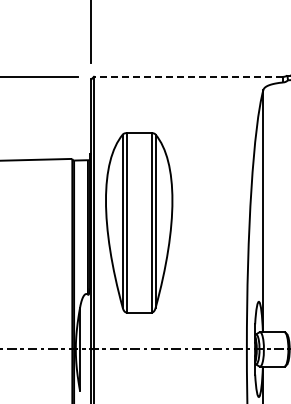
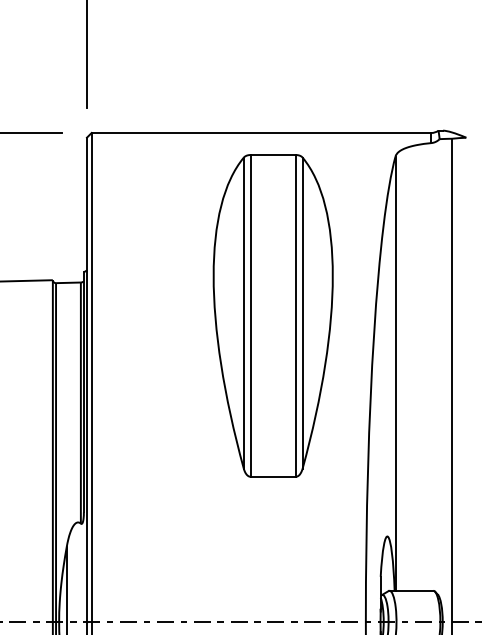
line: (188, 76) -> (261, 132), dashed -> solid
part: (139, 222) -> (273, 315), moved

